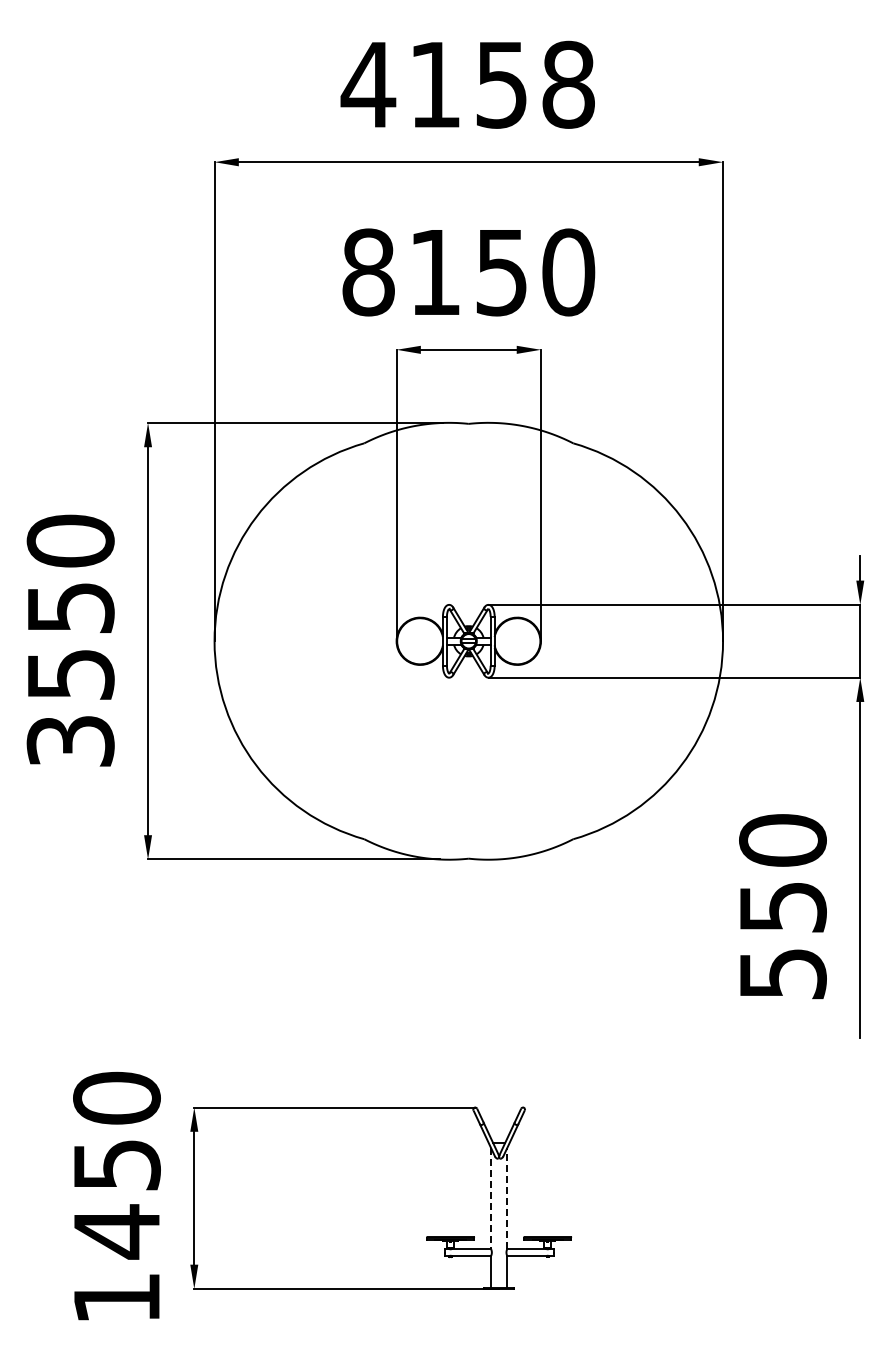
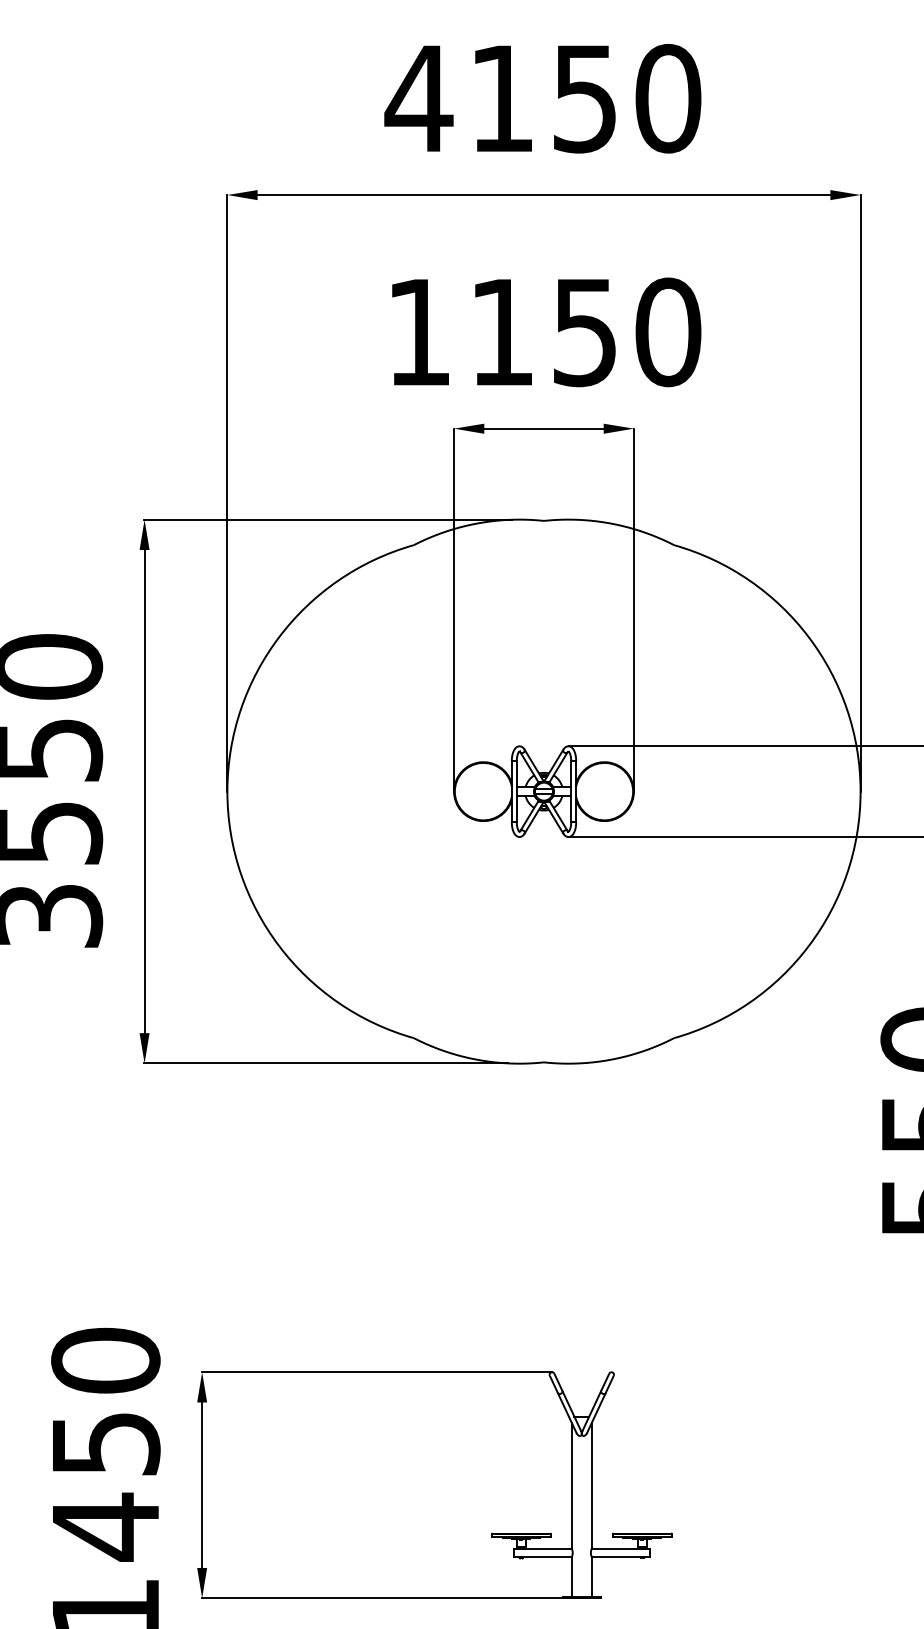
text: (568, 84) -> (668, 98), 4158 -> 4150
text: (368, 272) -> (419, 332), 8150 -> 1150
line: (507, 1198) -> (592, 1485), dashed -> solid
line: (491, 1199) -> (572, 1486), dashed -> solid

